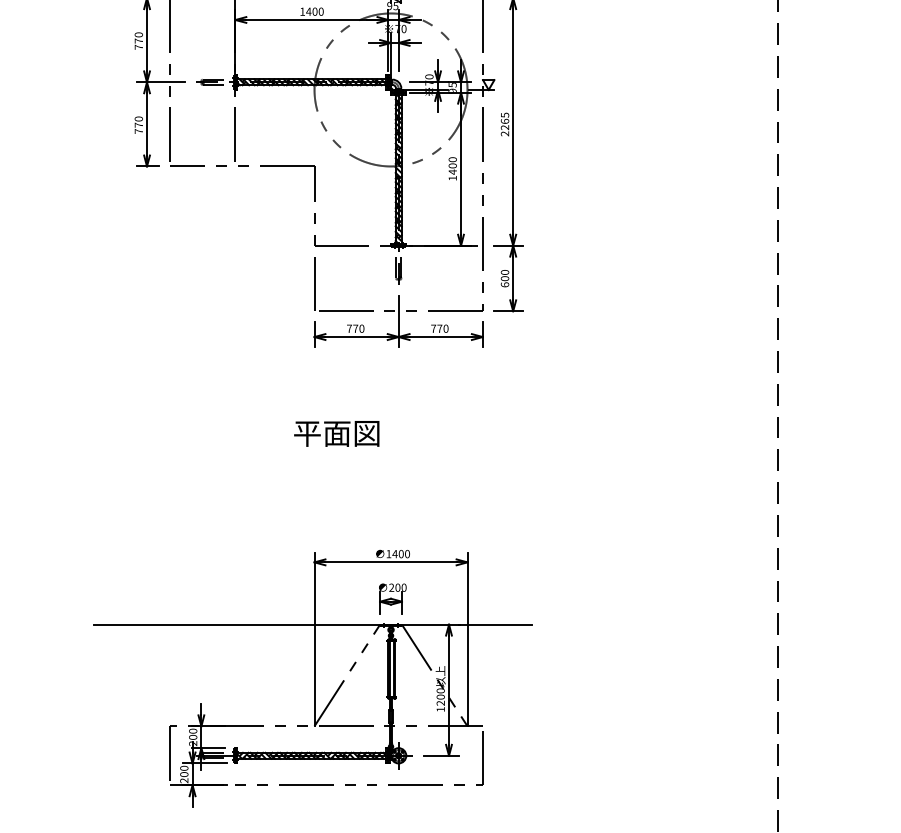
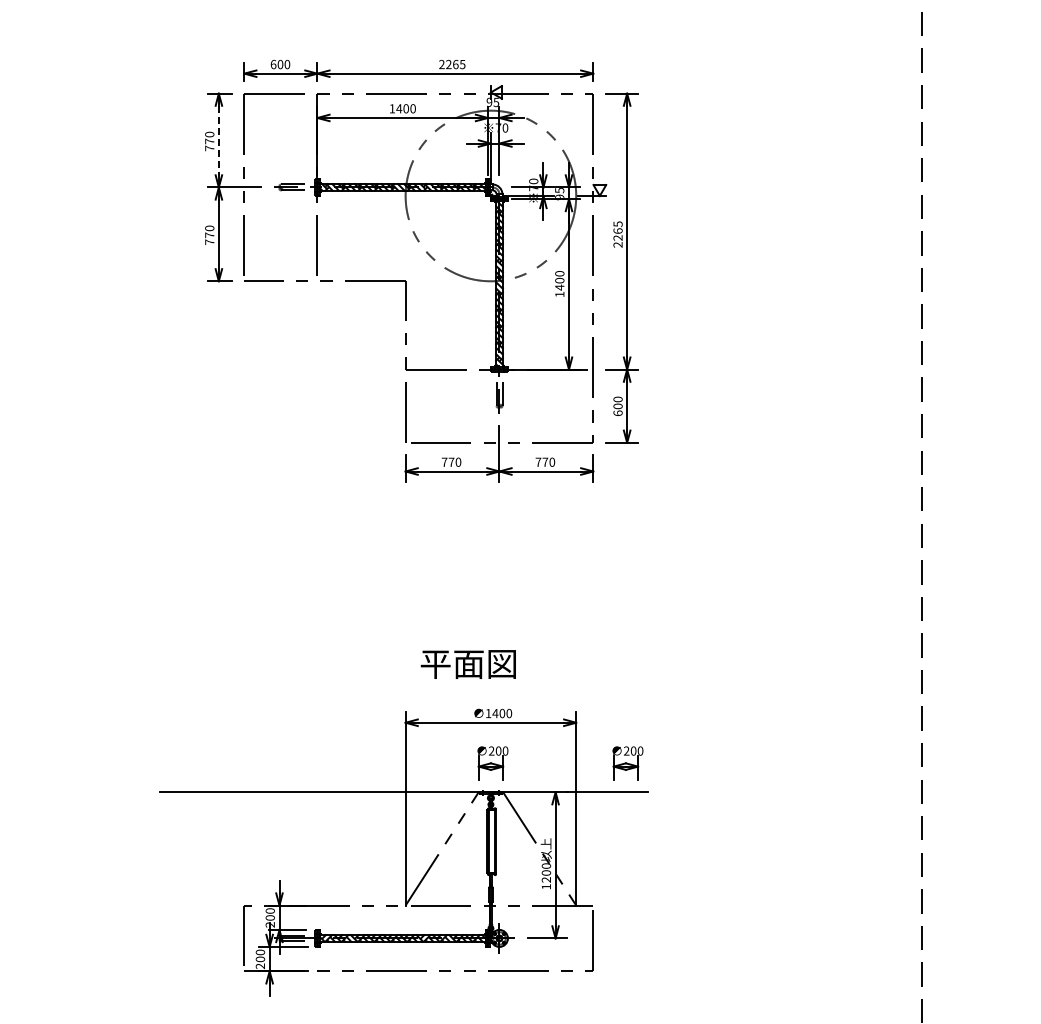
line: (146, 40) -> (218, 140), solid -> dashed
text: (335, 433) -> (467, 664), moved
part: (513, 598) -> (627, 763), added

